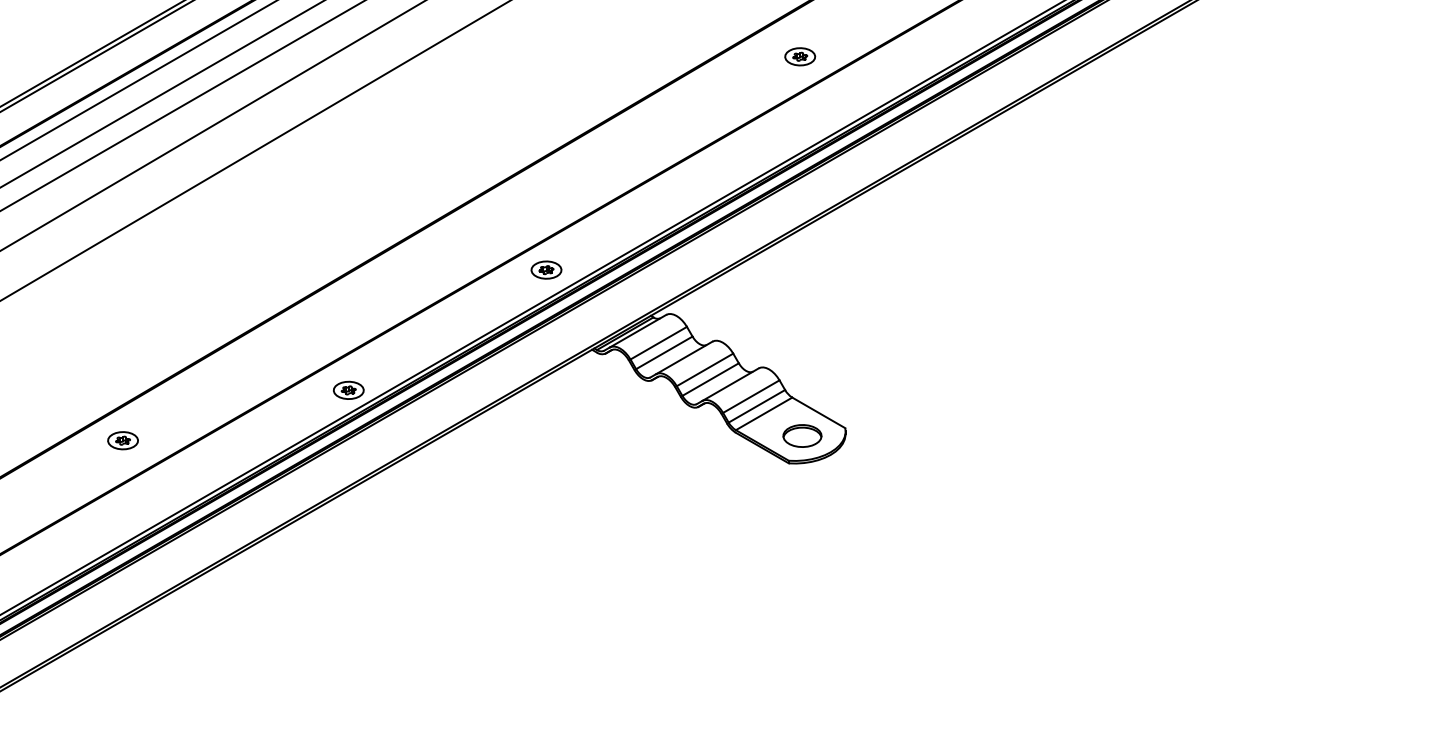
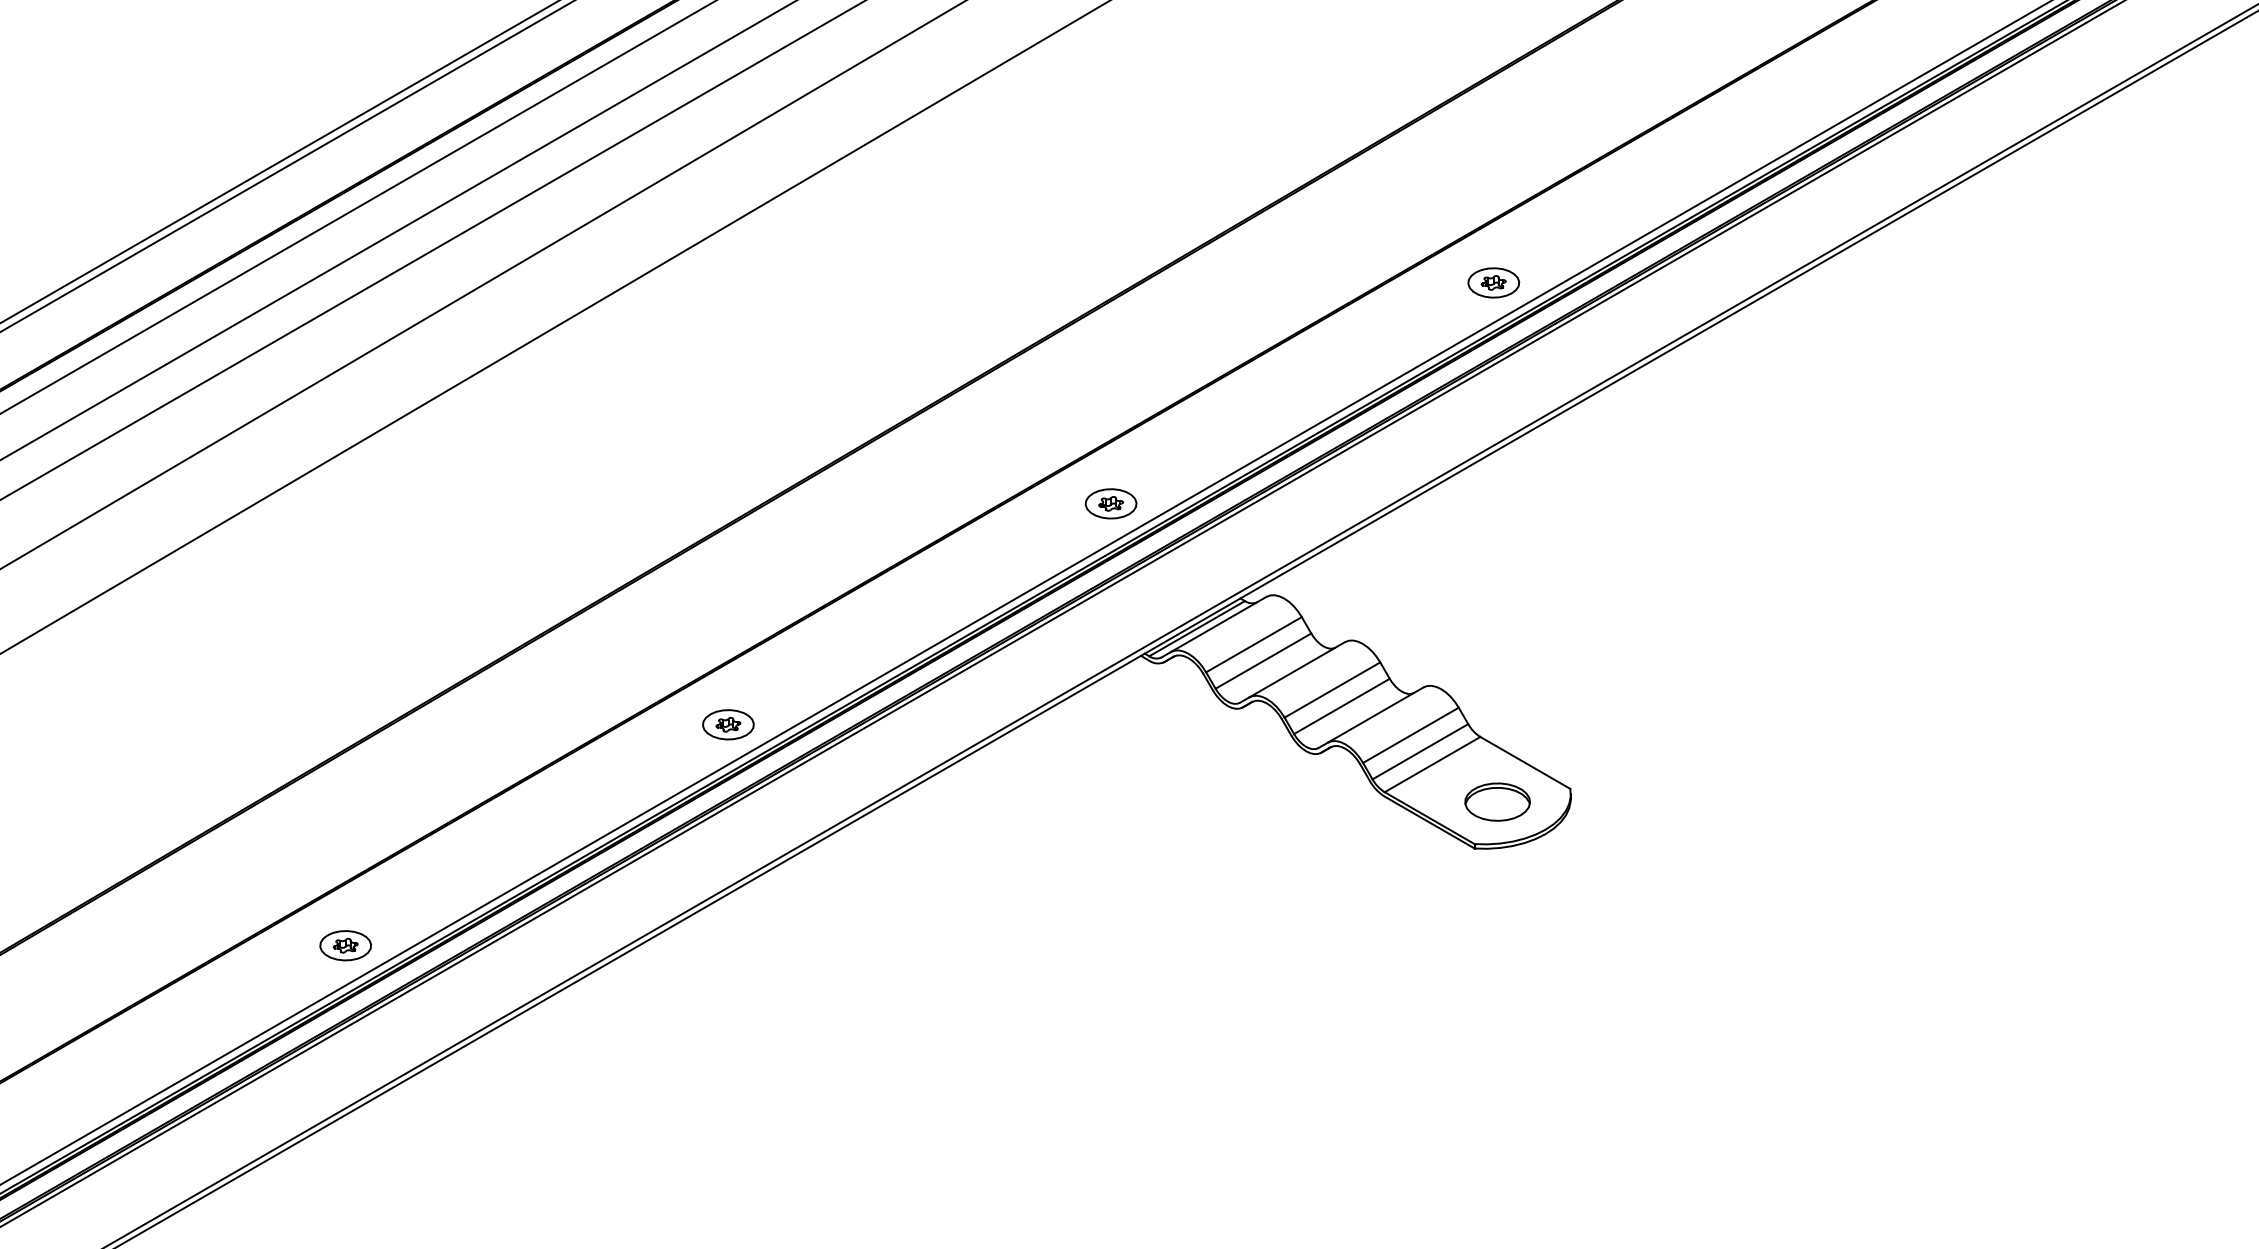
part: (800, 56) -> (1494, 282), moved
part: (546, 269) -> (1111, 502), moved
part: (122, 440) -> (344, 945), moved

